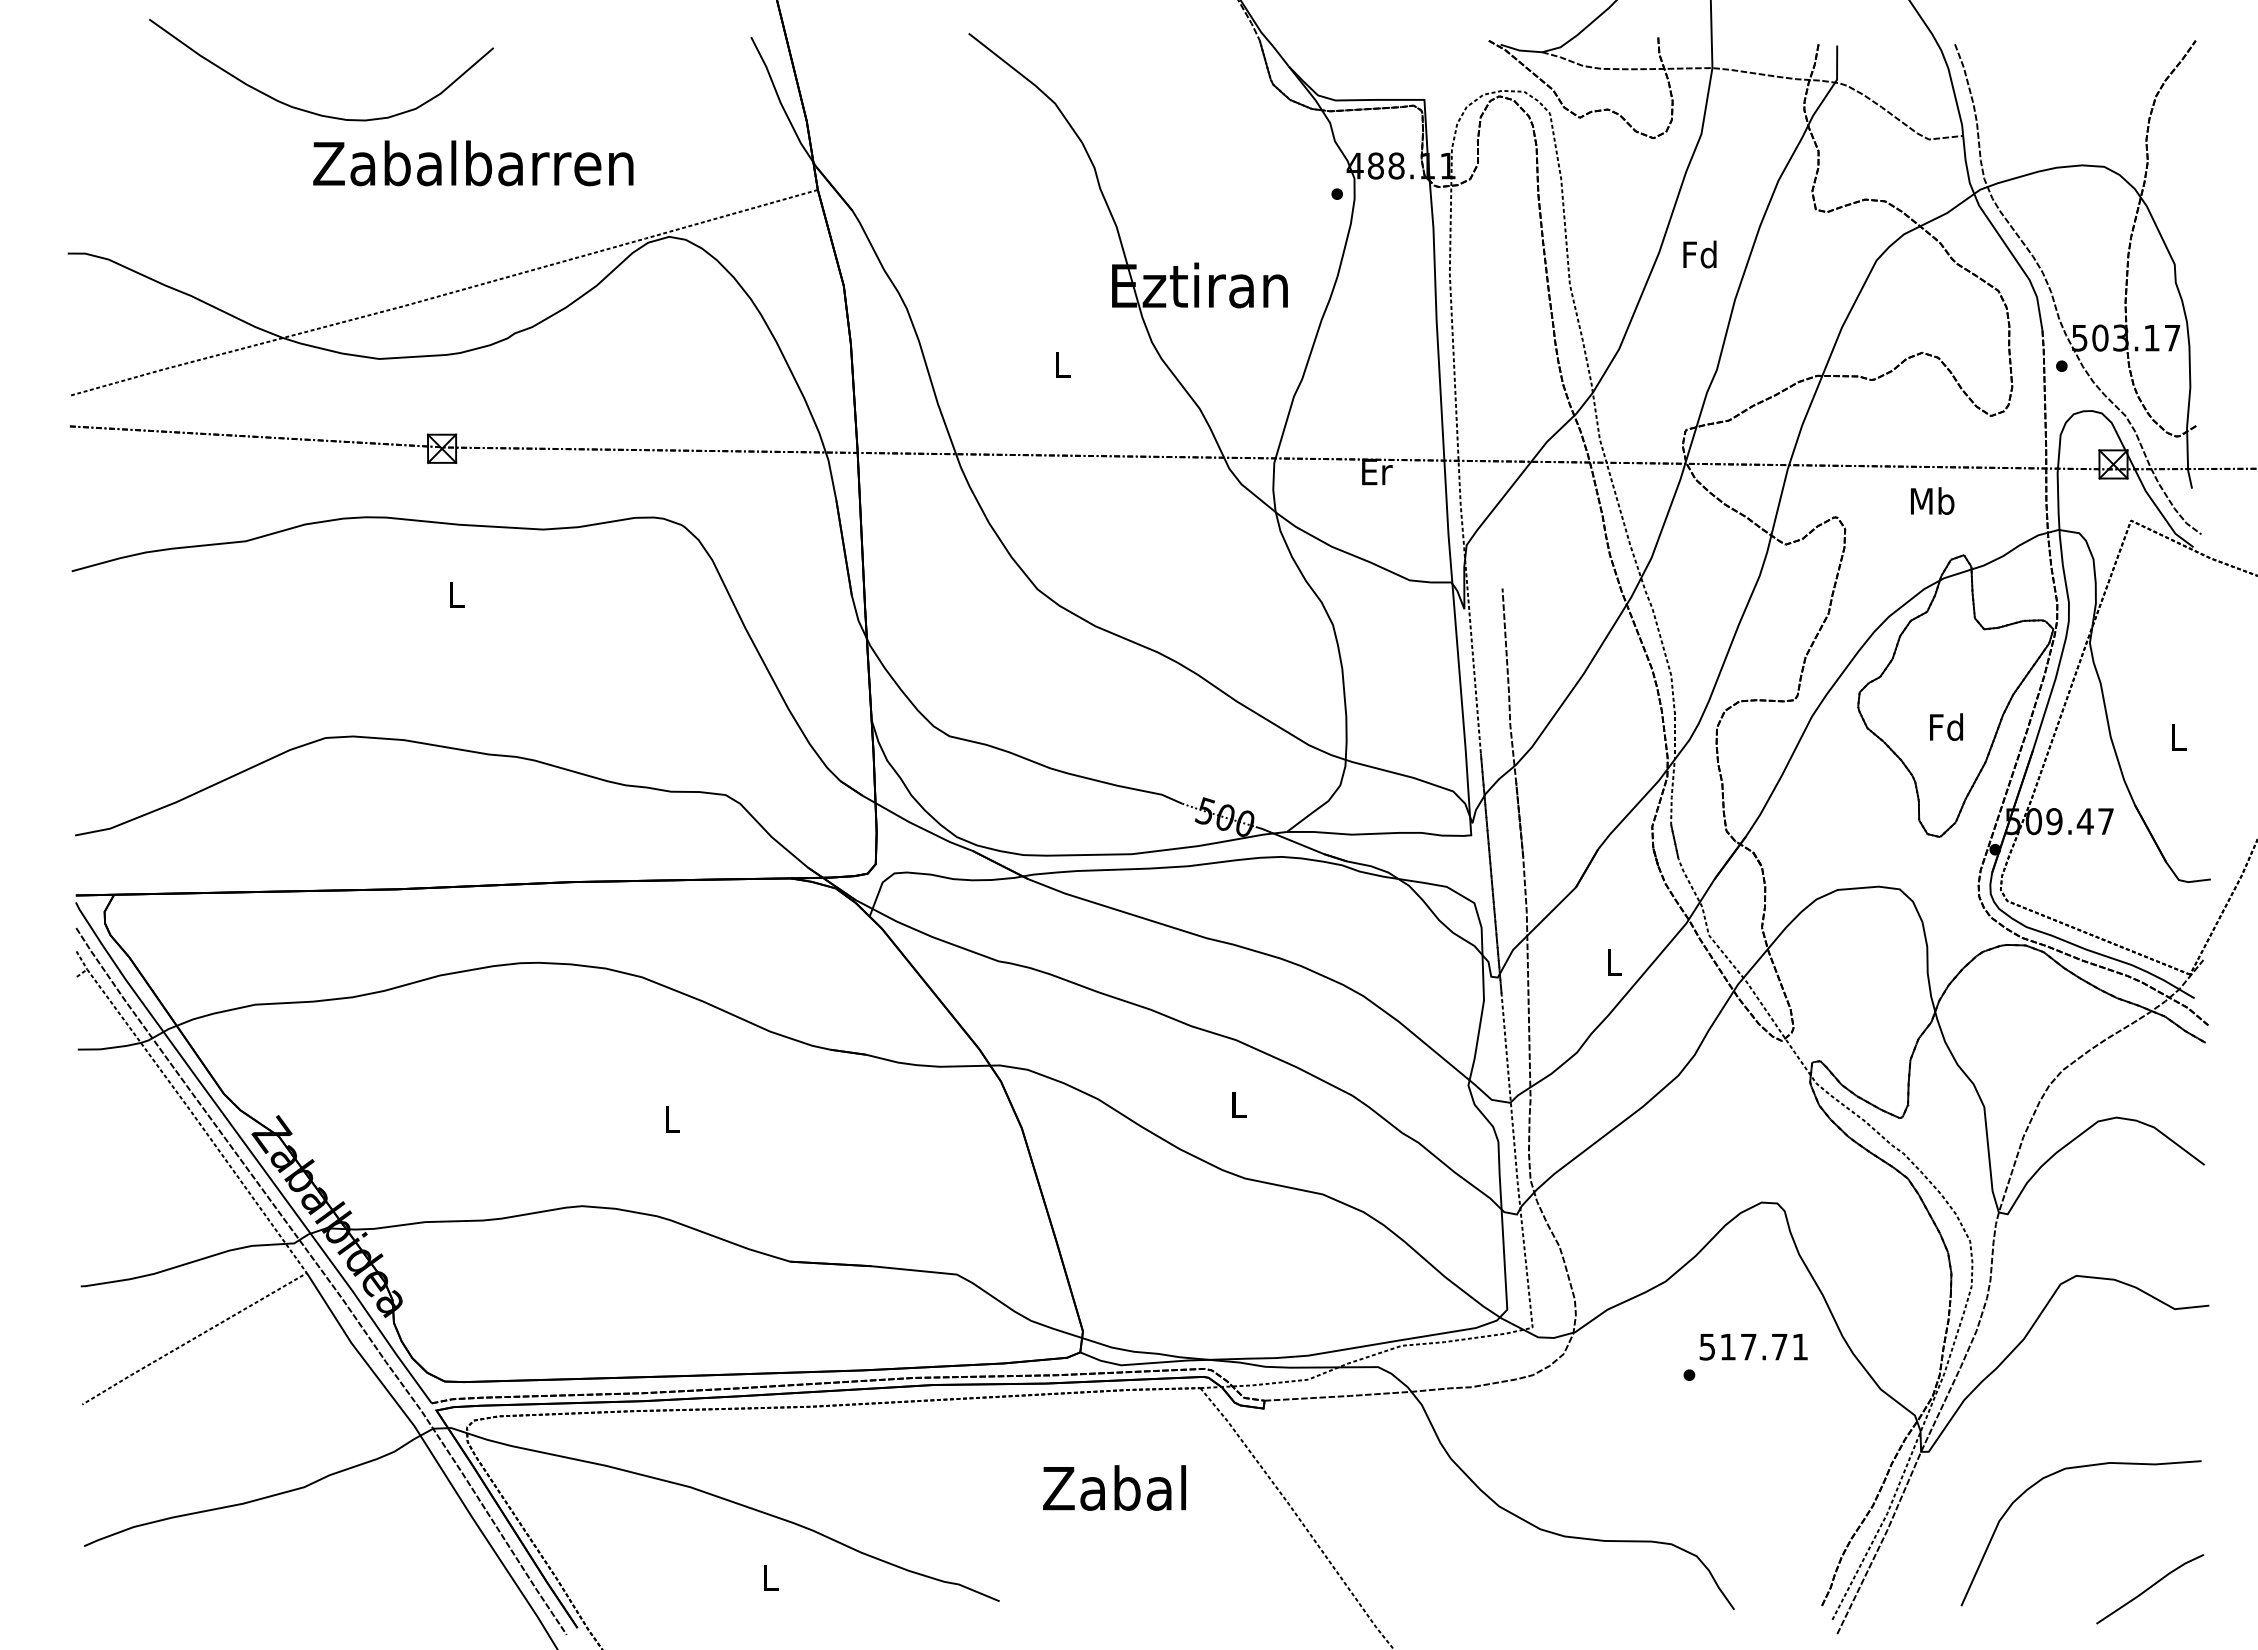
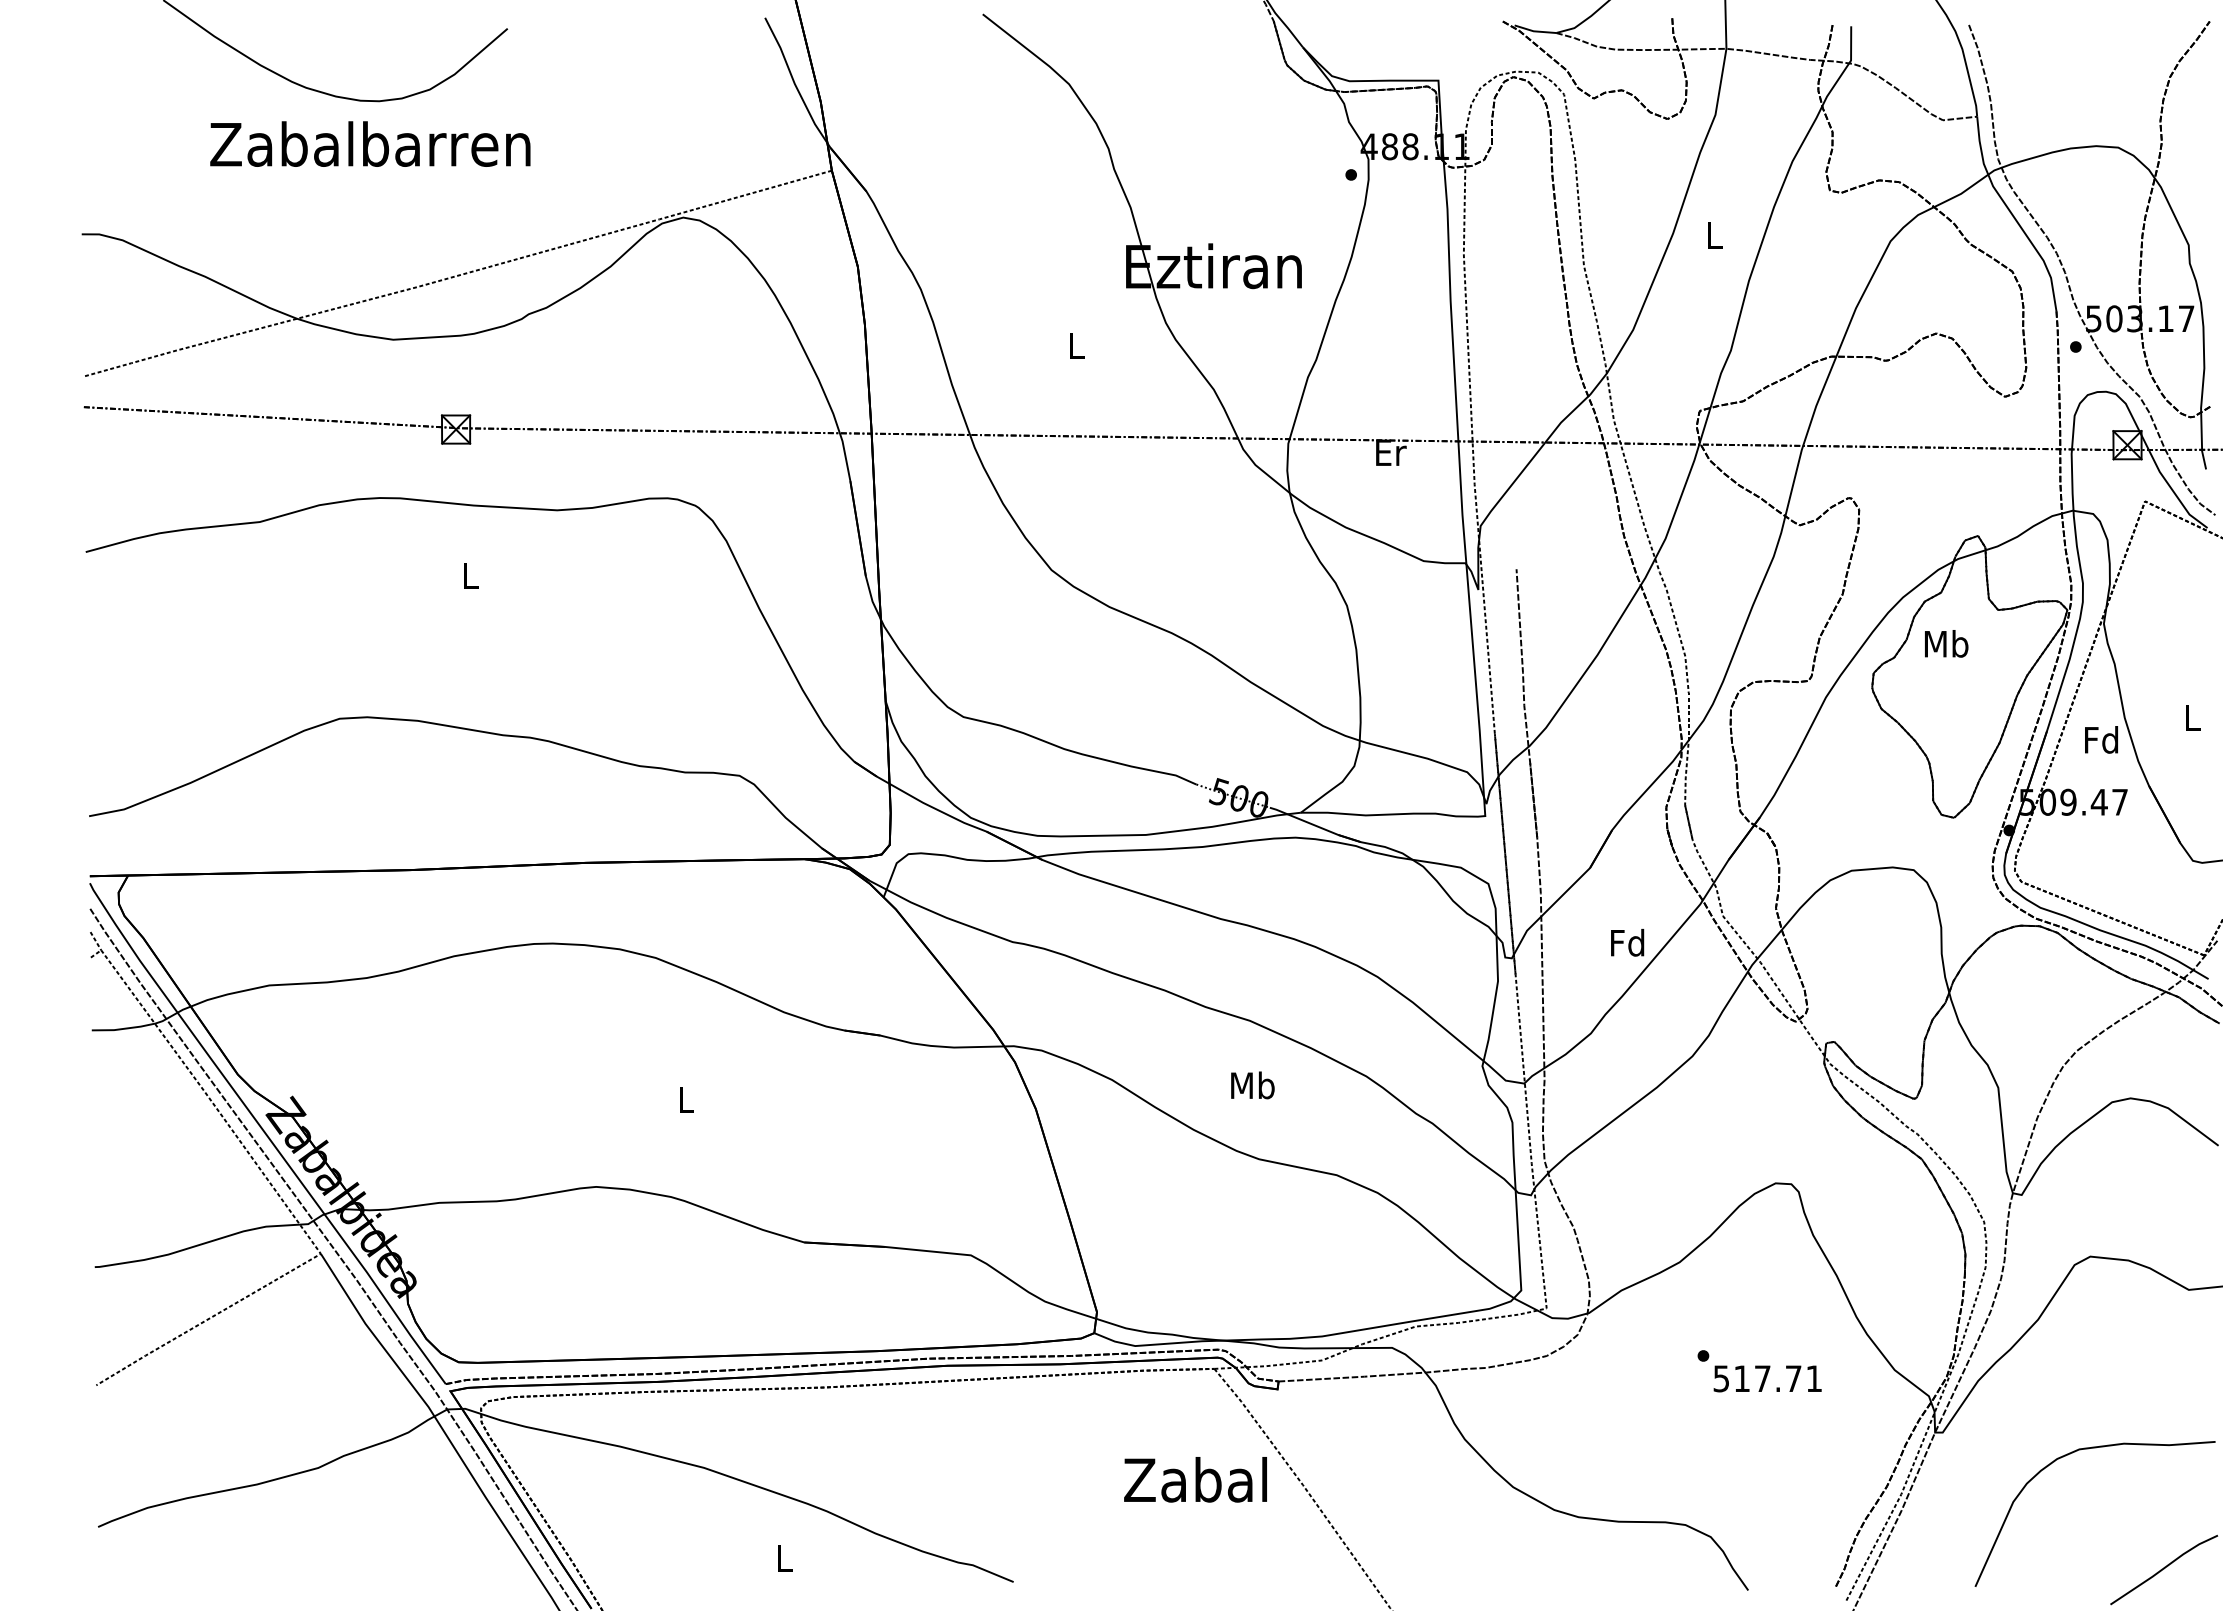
text: (473, 163) -> (370, 144), moved
text: (1699, 254) -> (1713, 235), Fd -> L
text: (1932, 500) -> (1946, 643), moved
text: (1946, 726) -> (2101, 739), moved
text: (1613, 961) -> (1627, 942), L -> Fd
text: (1238, 1104) -> (1252, 1085), L -> Mb
text: (1753, 1347) -> (1767, 1379), moved
text: (1114, 1487) -> (1195, 1479), moved

